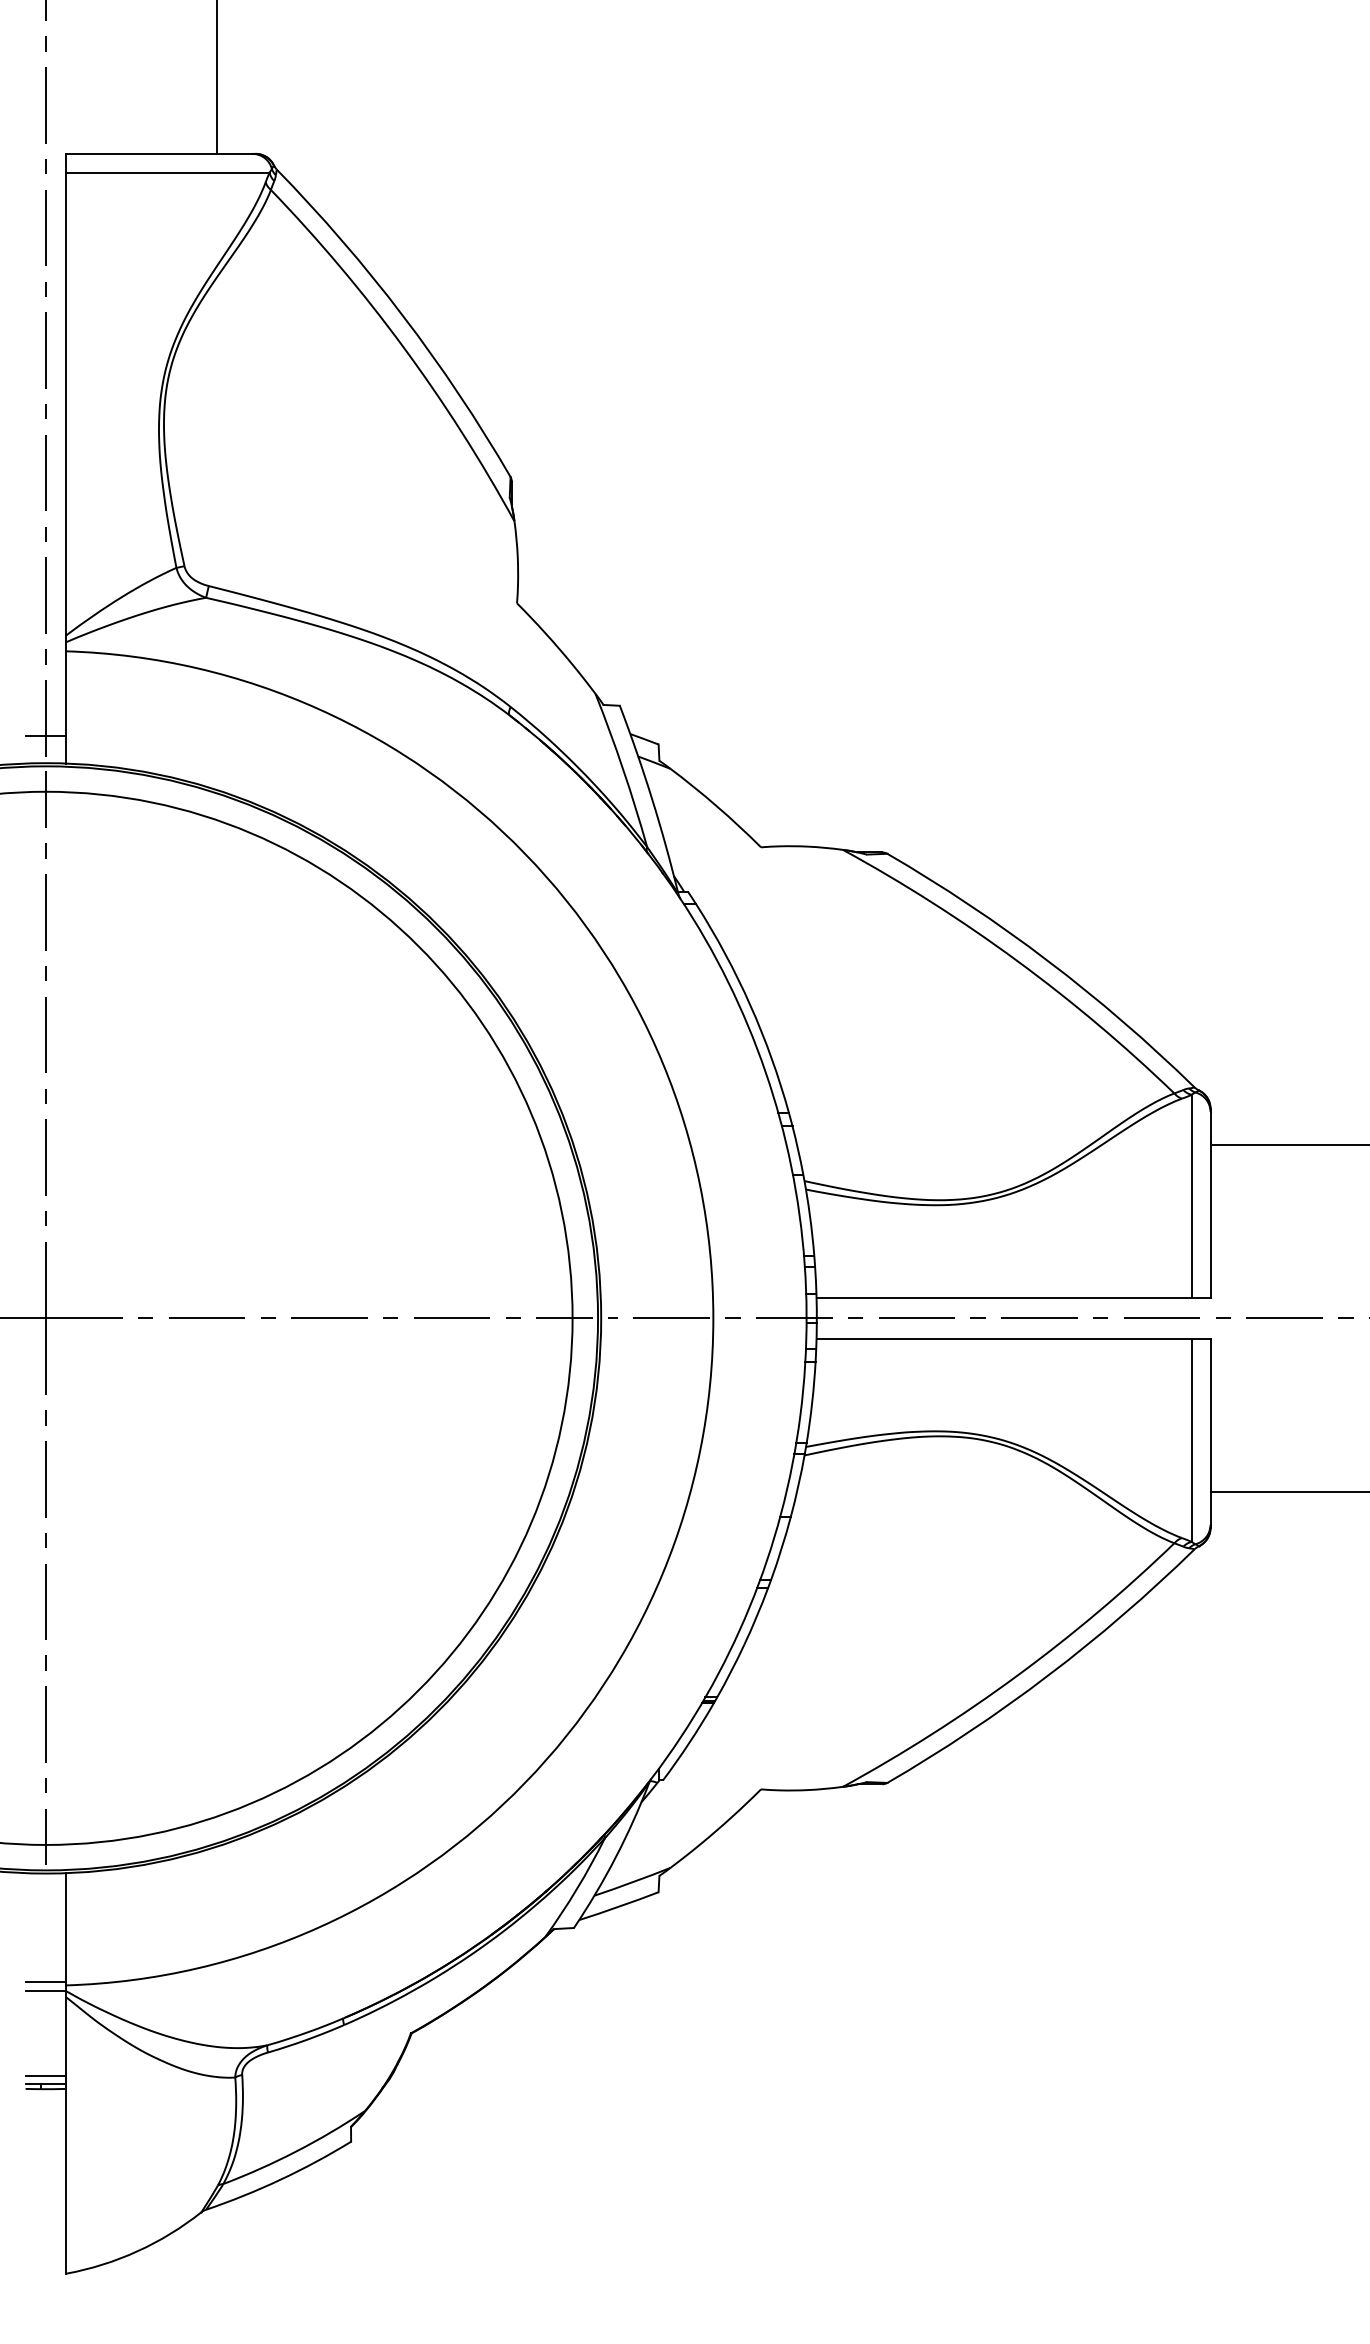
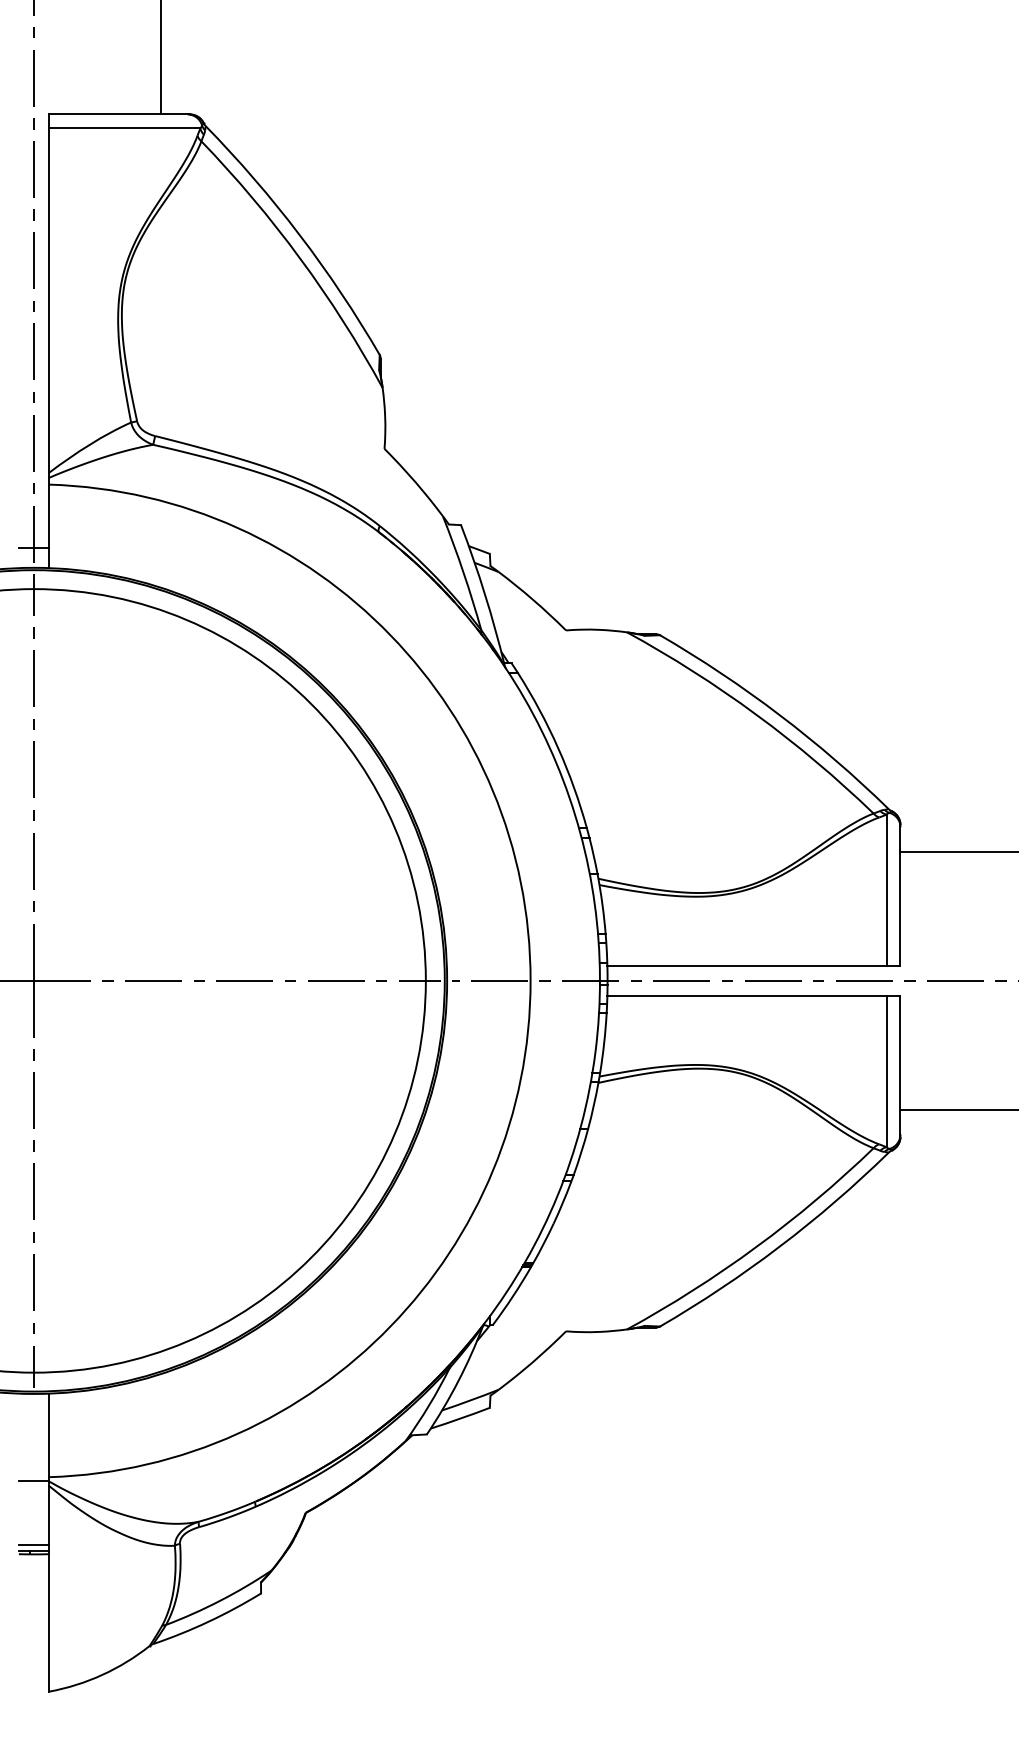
line: (45, 1982) -> (33, 1475), removed

